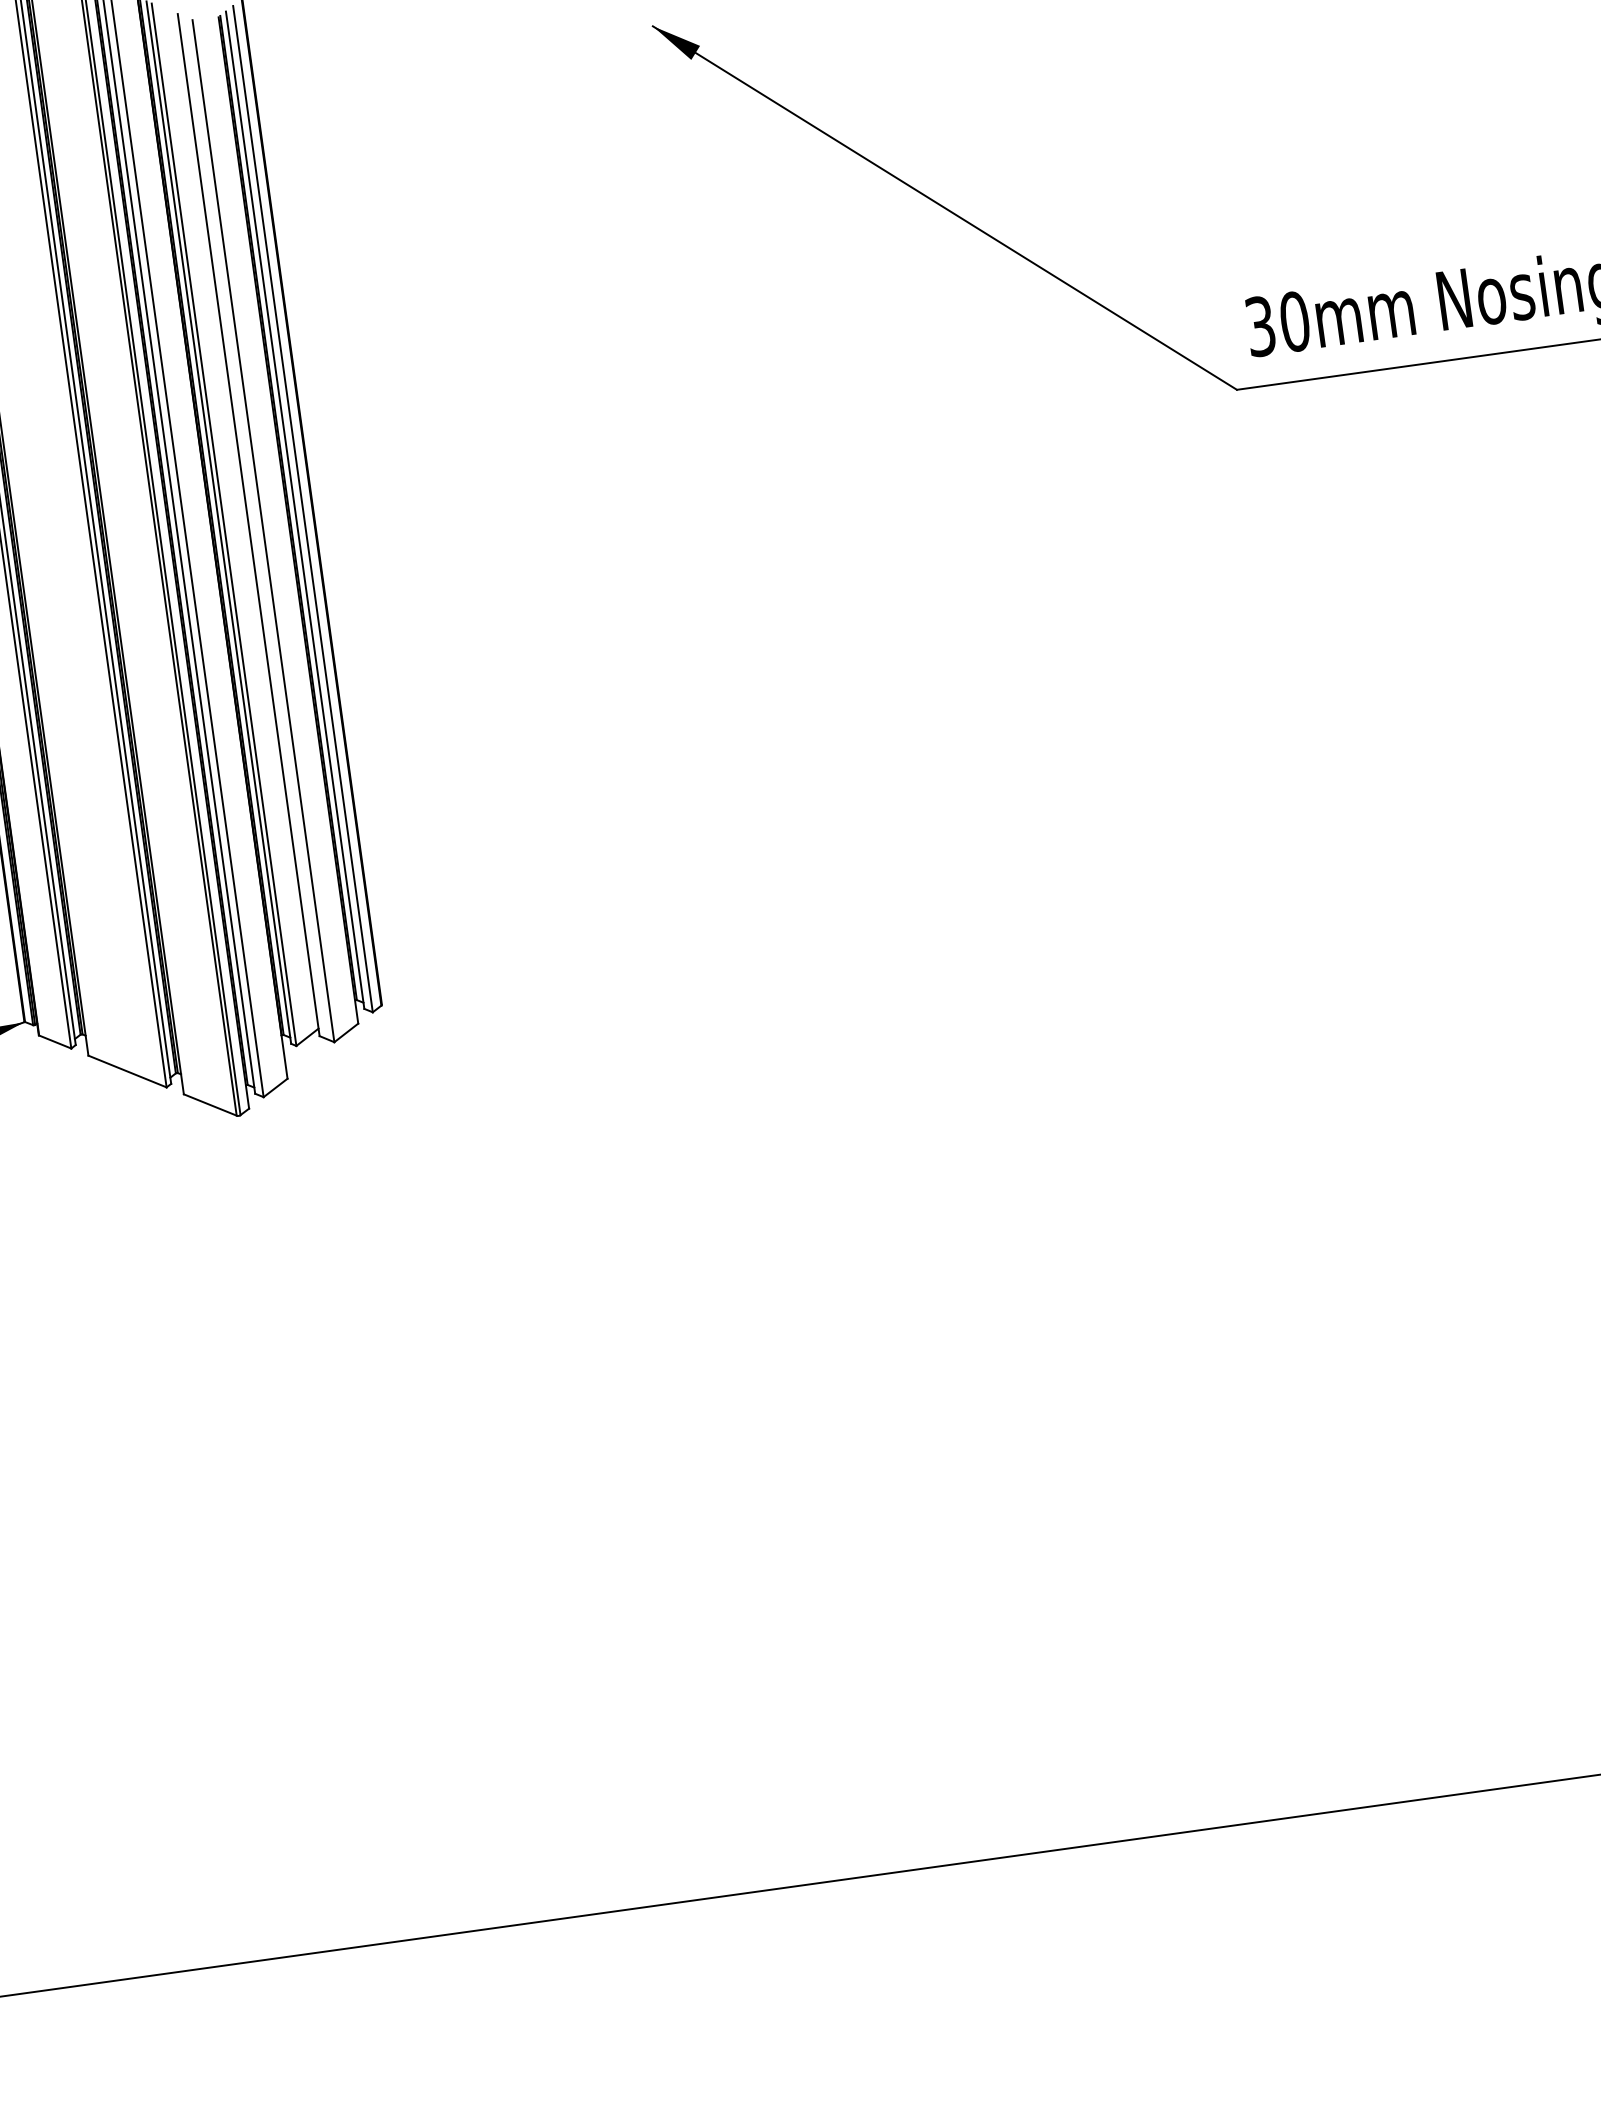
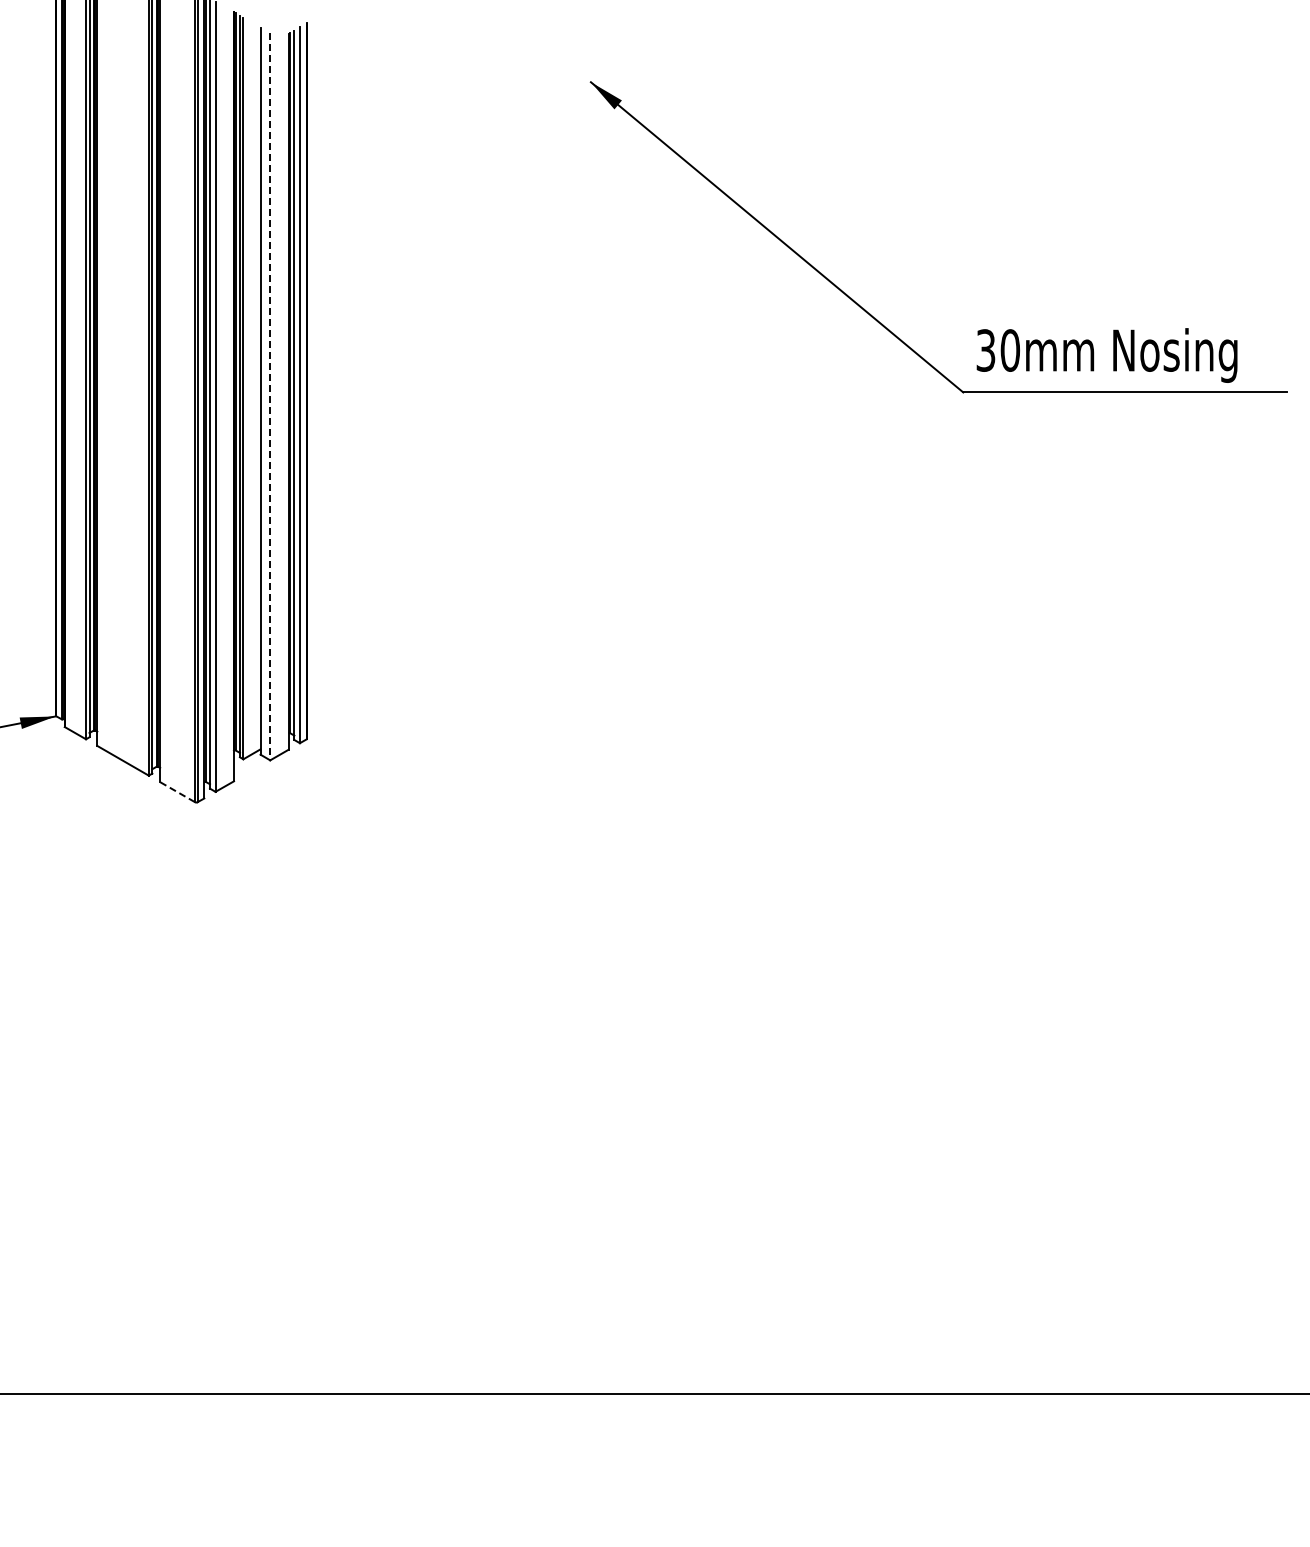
line: (263, 530) -> (270, 396), solid -> dashed
line: (210, 1104) -> (177, 791), solid -> dashed

